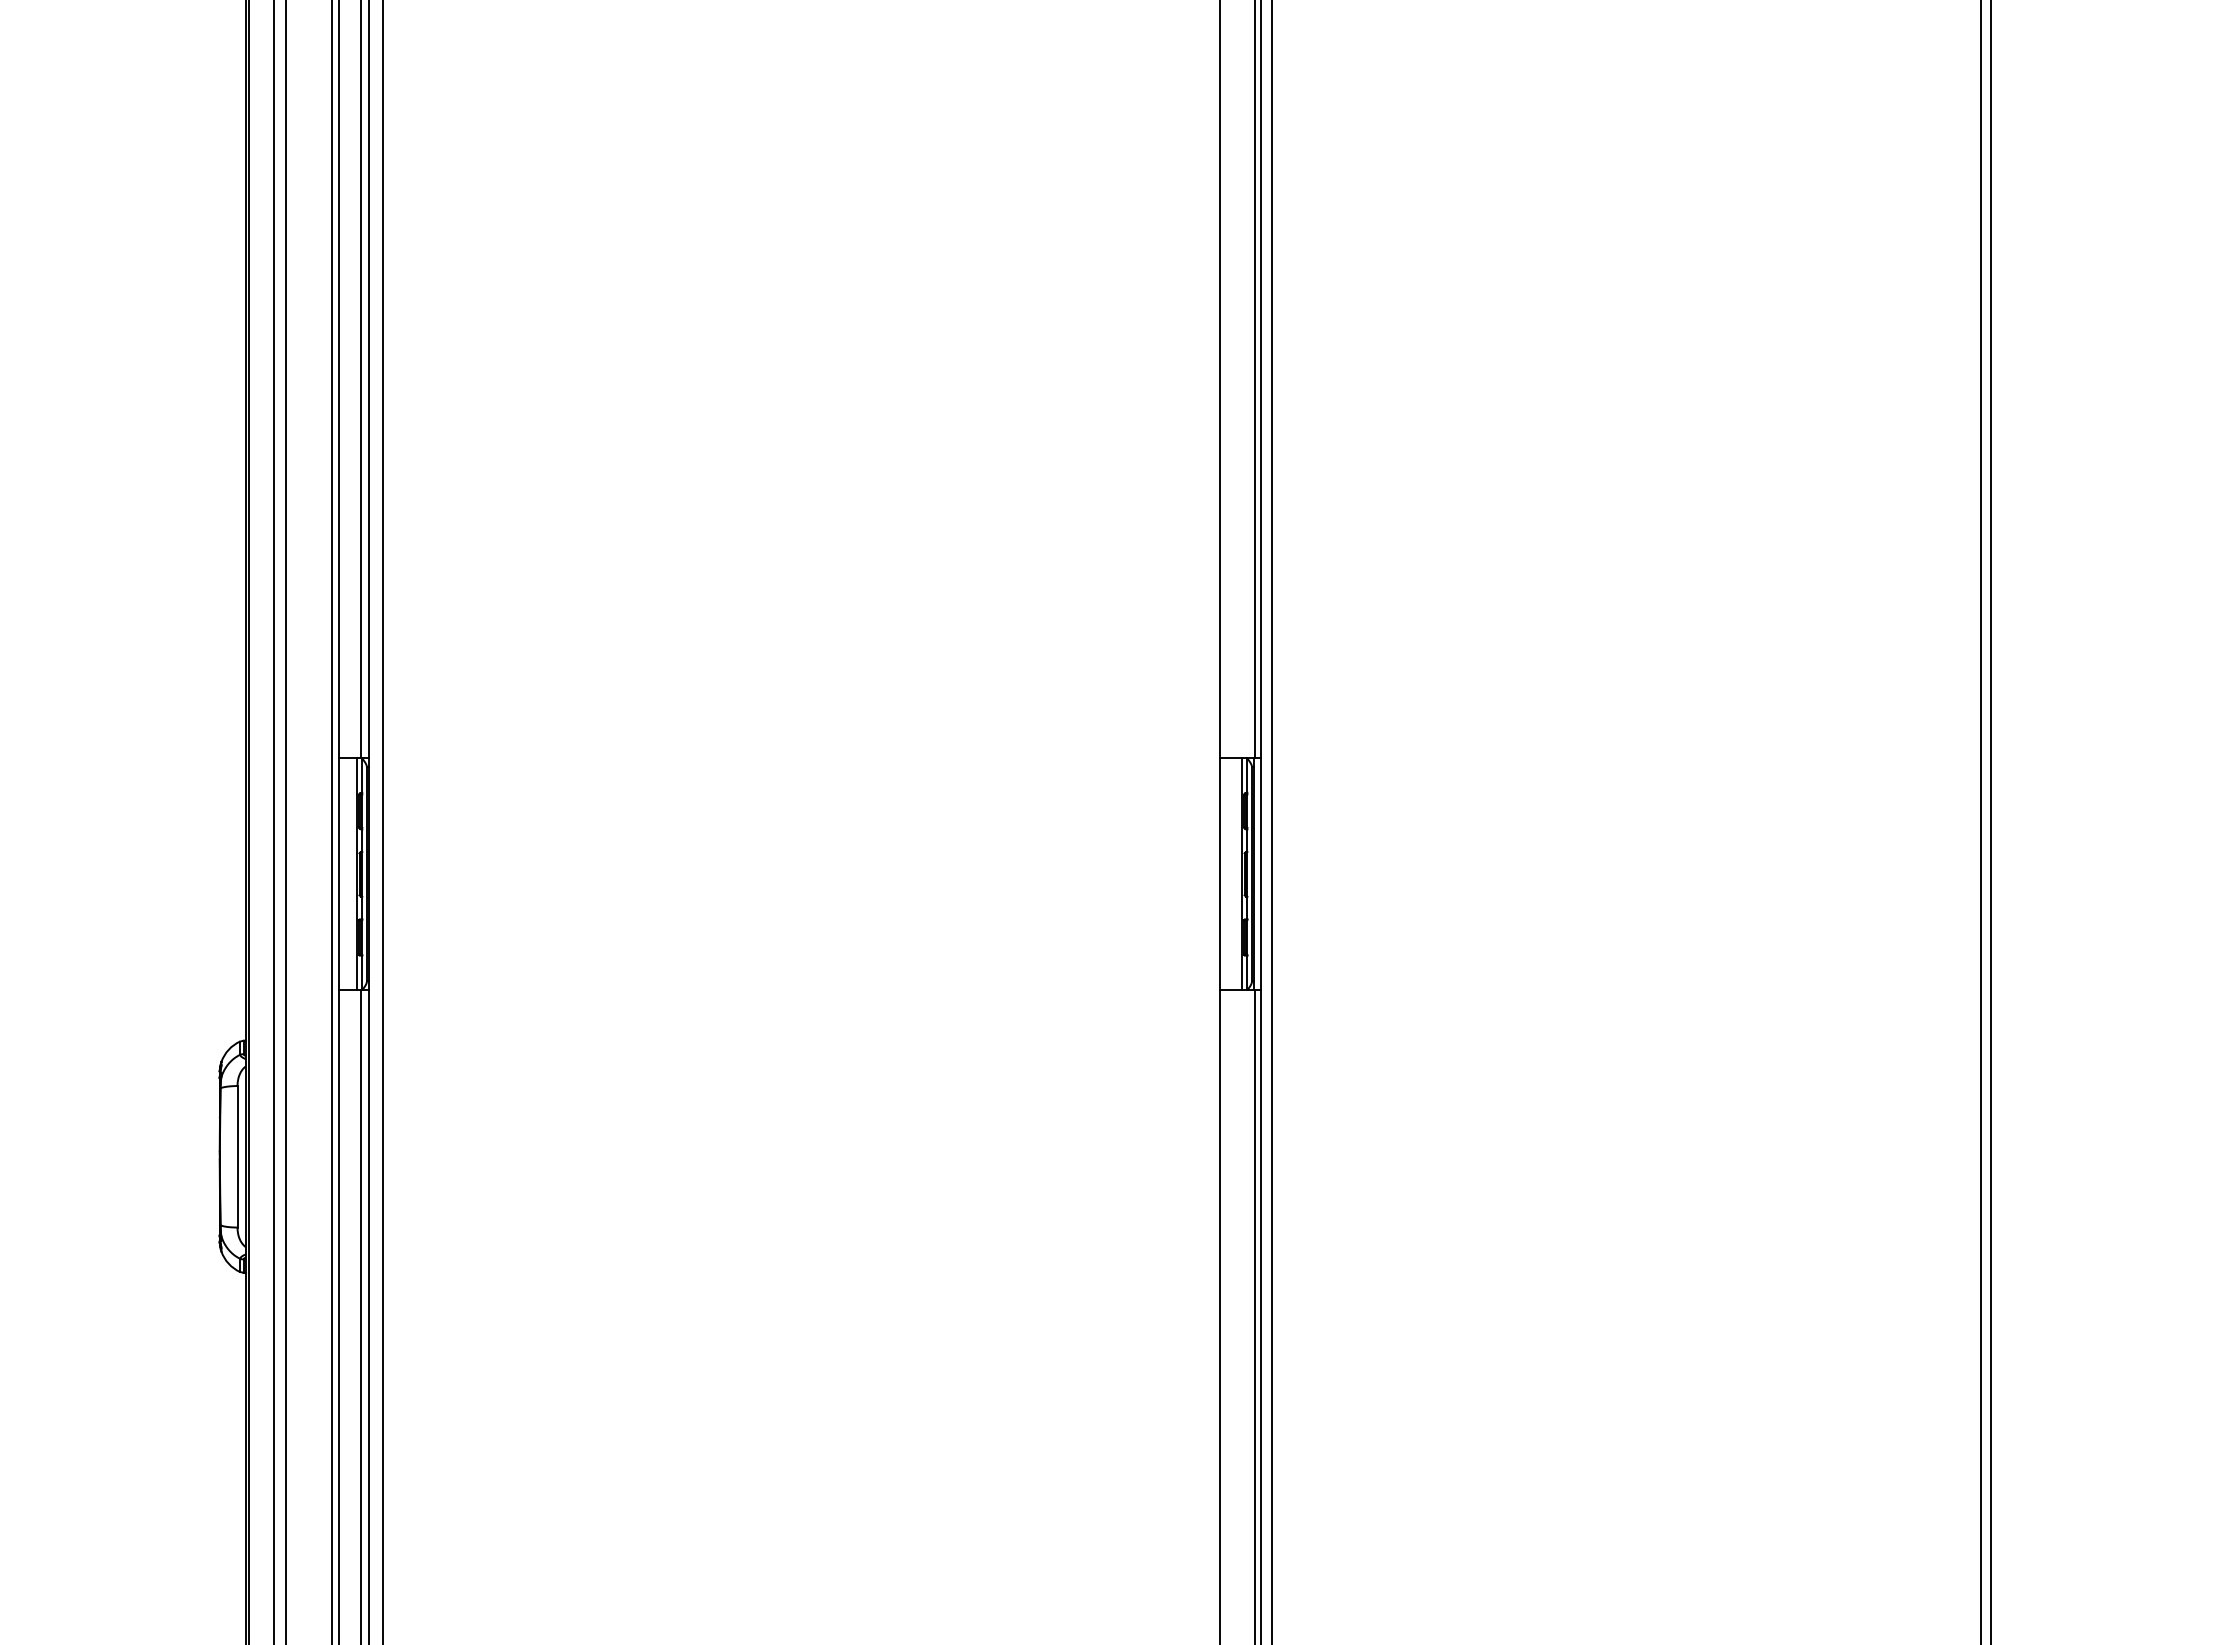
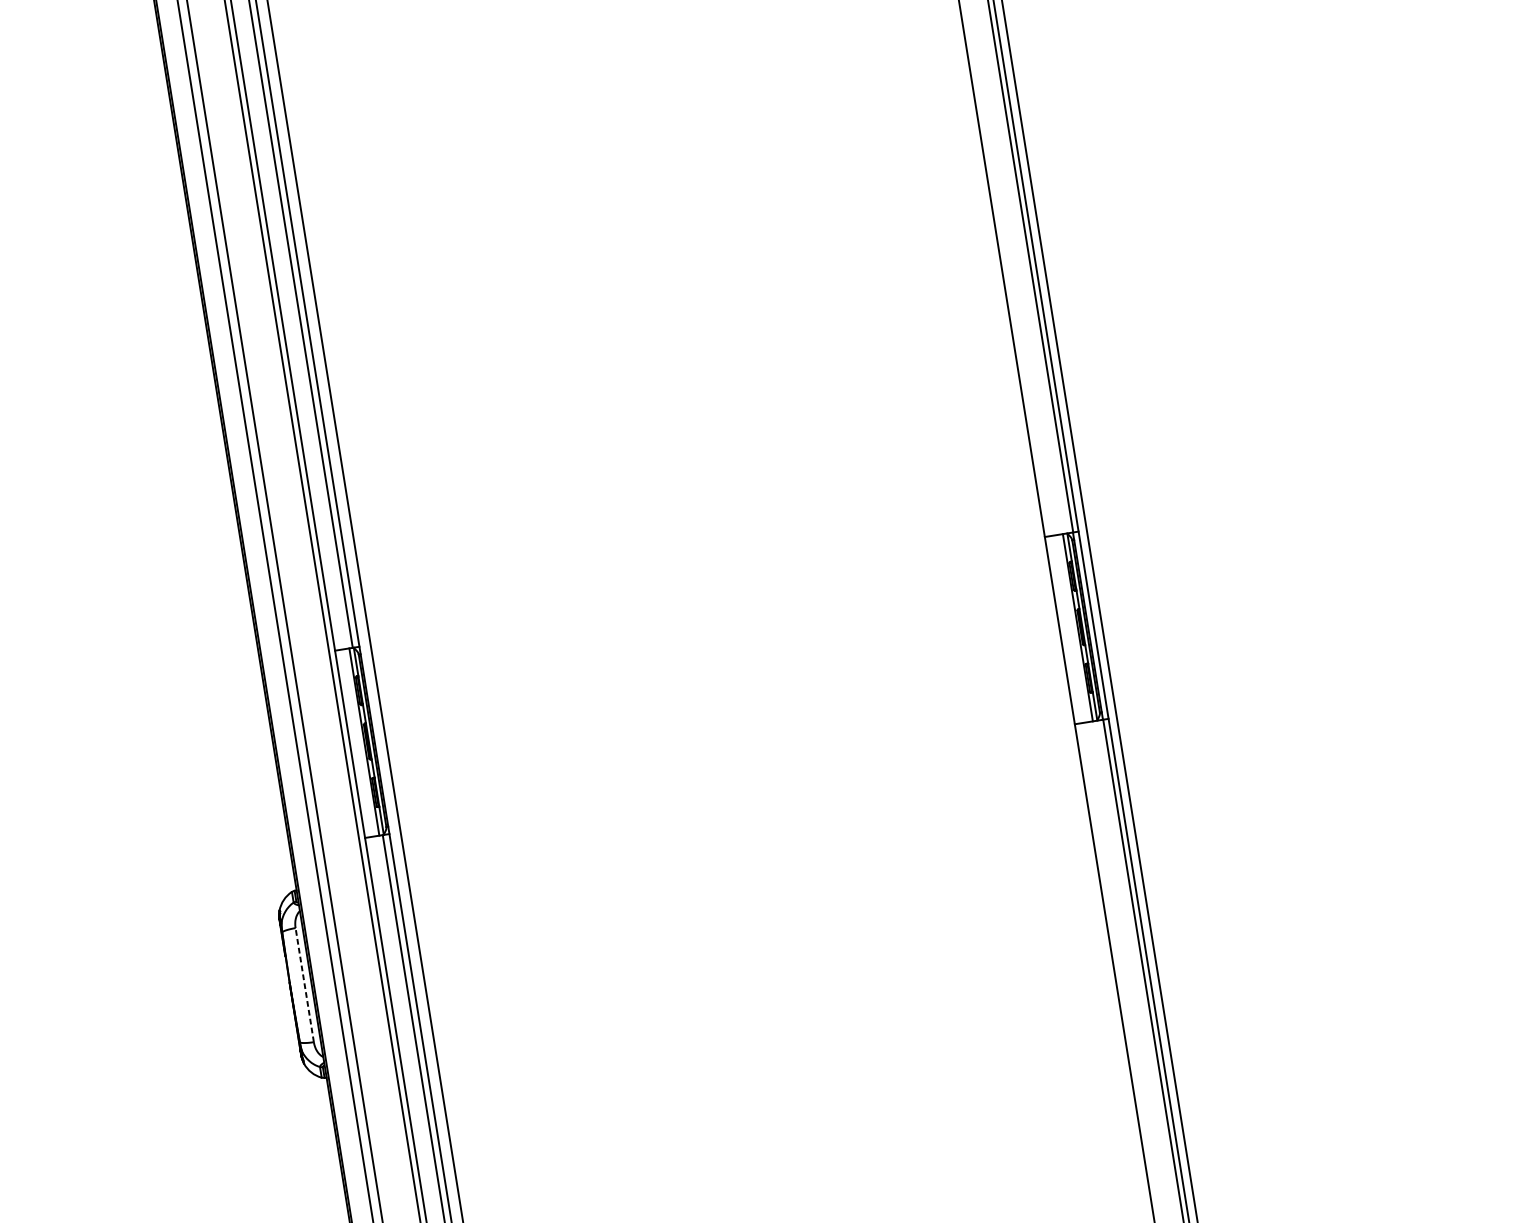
line: (237, 1156) -> (304, 984), solid -> dashed

